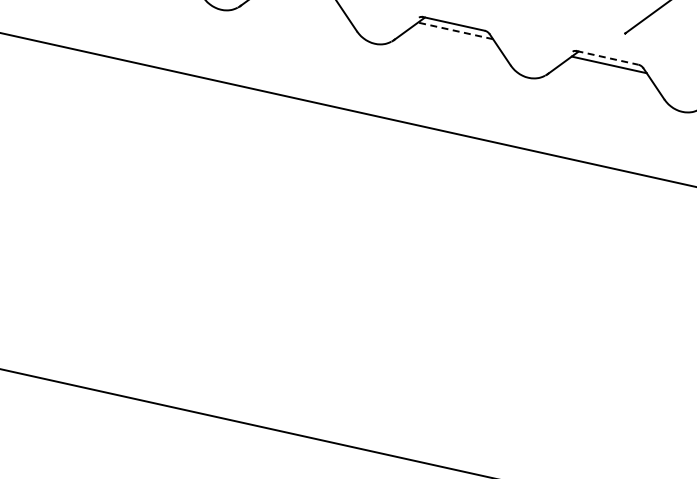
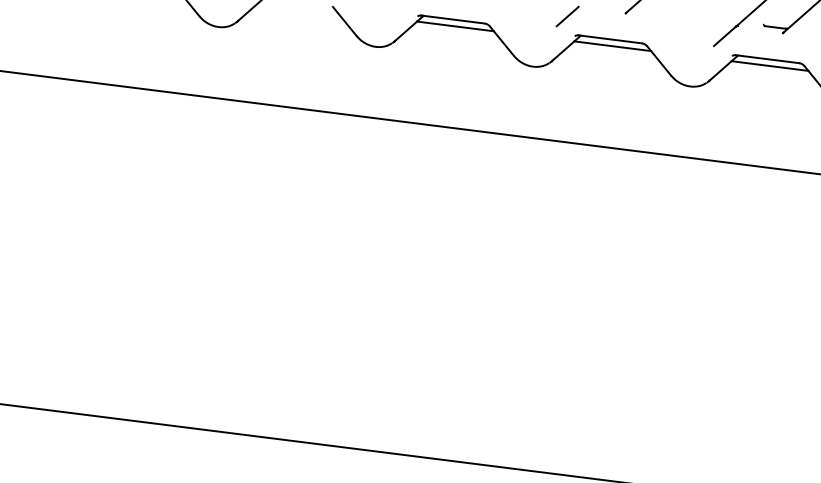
line: (455, 30) -> (455, 26), dashed -> solid
line: (567, 31) -> (567, 16), added
line: (607, 58) -> (610, 39), dashed -> solid

